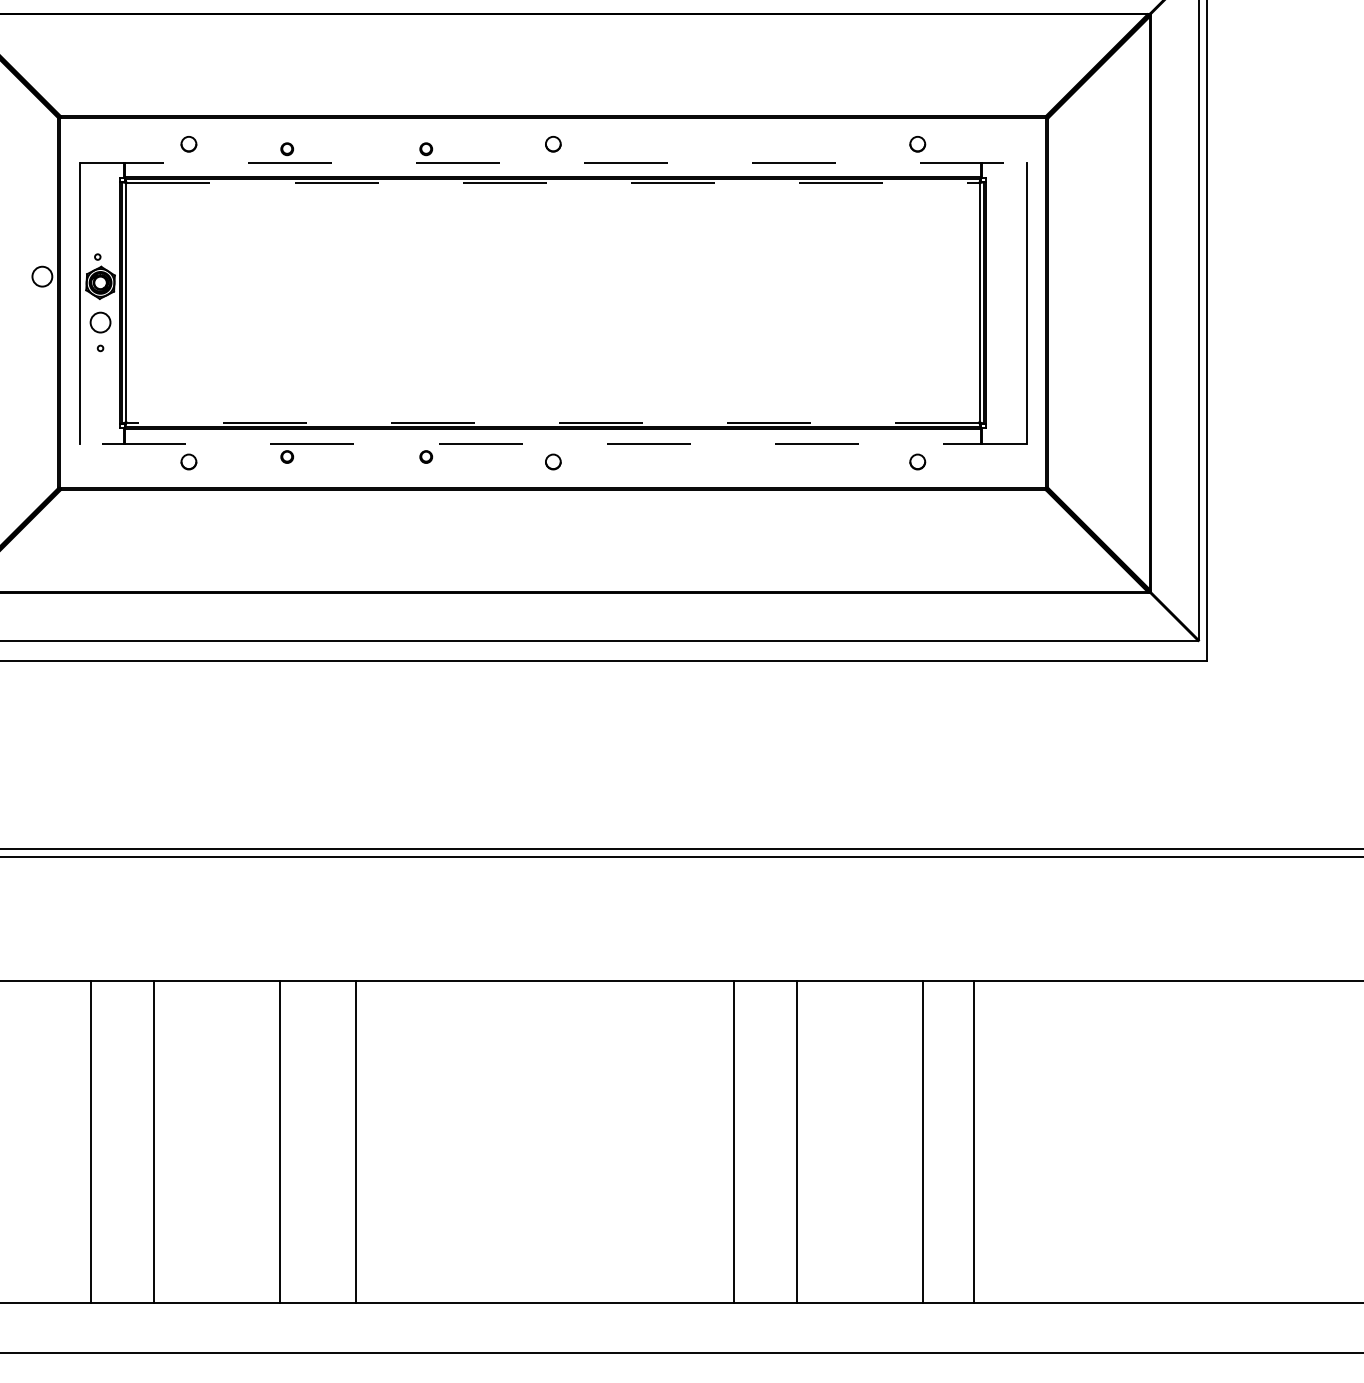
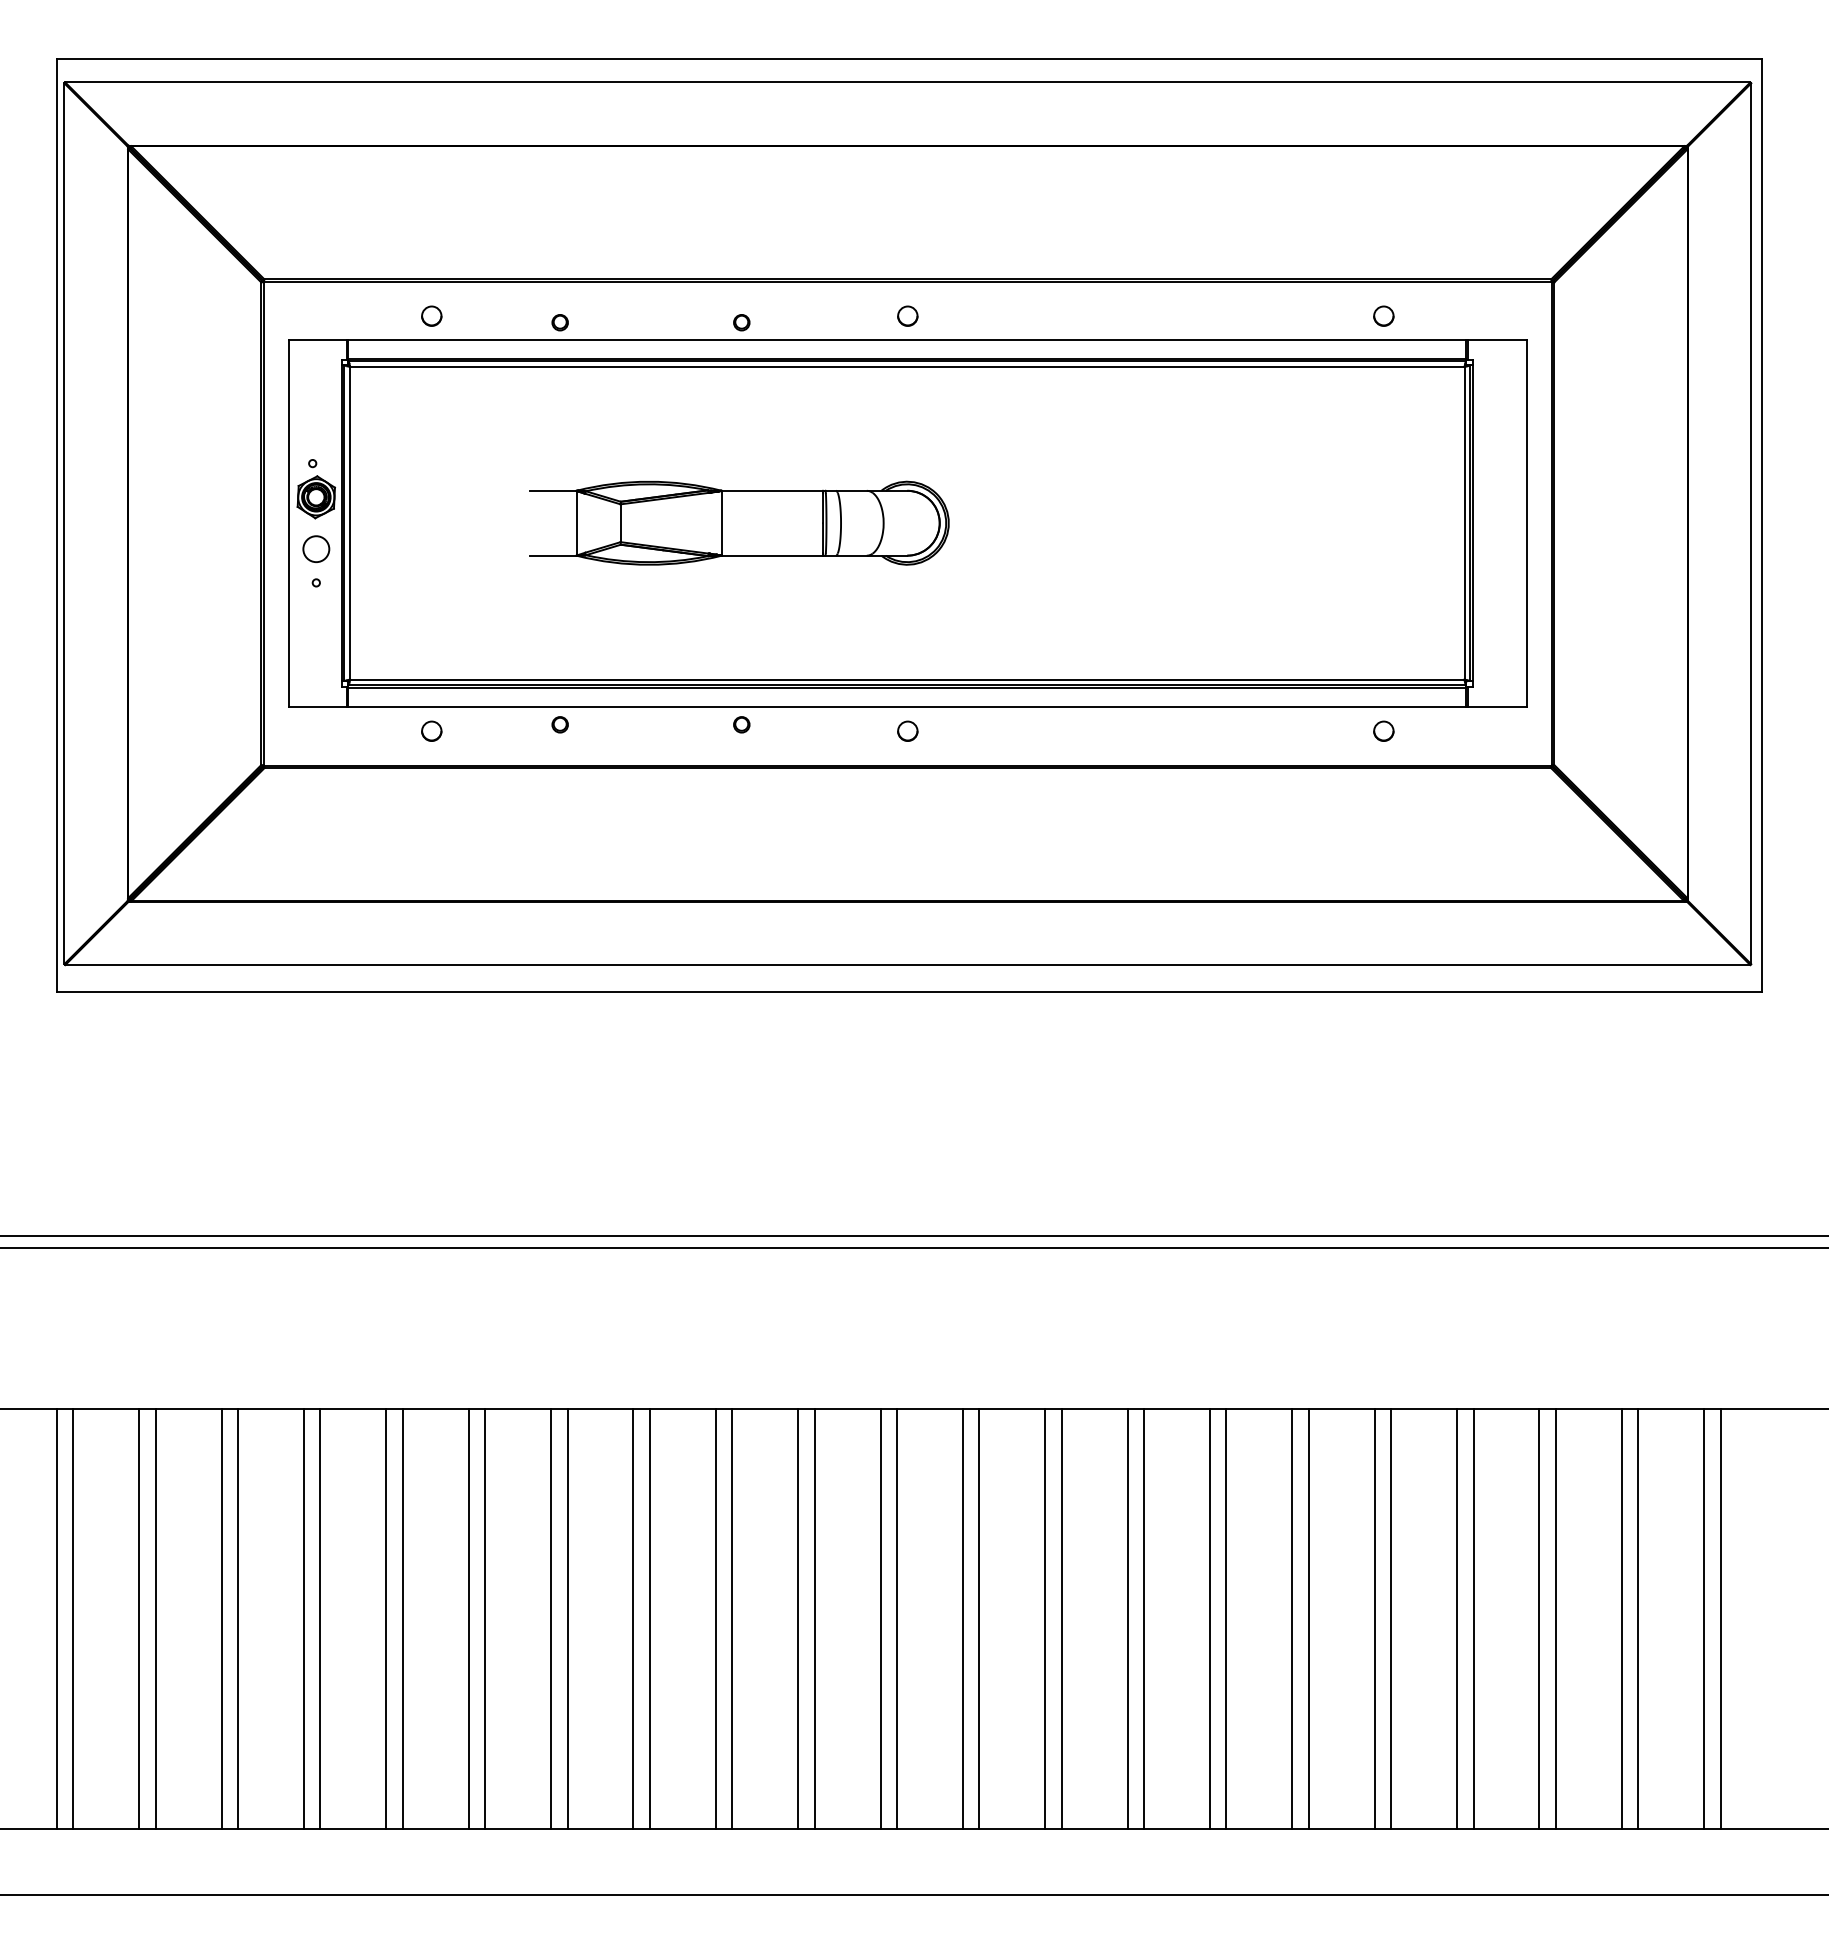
line: (553, 162) -> (907, 340), dashed -> solid
line: (553, 182) -> (907, 366), dashed -> solid
circle: (42, 276) -> (240, 488), removed
part: (424, 302) -> (739, 522), added
line: (552, 422) -> (906, 679), dashed -> solid
line: (553, 443) -> (907, 707), dashed -> solid
line: (27, 1141) -> (221, 1619), added
line: (40, 1141) -> (238, 1619), added
line: (103, 1141) -> (320, 1619), added
line: (166, 1141) -> (402, 1619), added
line: (217, 1141) -> (468, 1619), added
line: (230, 1141) -> (485, 1619), added
line: (292, 1141) -> (567, 1619), added
line: (343, 1141) -> (633, 1619), added
line: (406, 1141) -> (715, 1619), added
line: (419, 1141) -> (732, 1619), added
line: (469, 1141) -> (798, 1619), added
line: (481, 1141) -> (814, 1619), added
line: (532, 1141) -> (880, 1619), added
line: (544, 1141) -> (896, 1619), added
line: (595, 1141) -> (962, 1619), added
line: (608, 1141) -> (979, 1619), added
line: (658, 1141) -> (1045, 1619), added
line: (670, 1141) -> (1061, 1619), added
line: (721, 1141) -> (1127, 1619), added
line: (784, 1141) -> (1209, 1619), added
line: (847, 1141) -> (1292, 1619), added
line: (860, 1141) -> (1308, 1619), added
line: (910, 1141) -> (1374, 1619), added
line: (986, 1141) -> (1473, 1619), added
line: (1036, 1141) -> (1539, 1619), added
line: (1049, 1141) -> (1555, 1619), added
line: (1099, 1141) -> (1621, 1619), added
line: (1112, 1141) -> (1638, 1619), added
line: (1163, 1141) -> (1704, 1619), added
line: (1175, 1141) -> (1720, 1619), added

